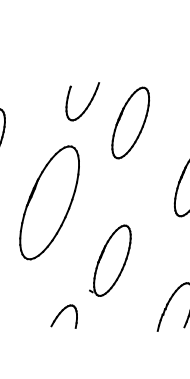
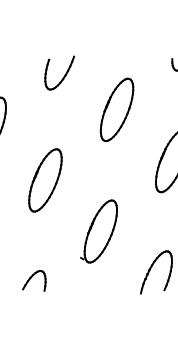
part: (82, 101) -> (59, 72), moved
part: (49, 202) -> (45, 180), size x0.62
part: (64, 316) -> (34, 280), moved

